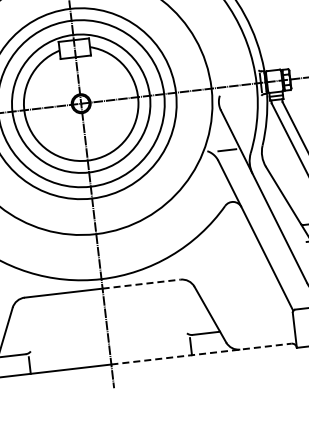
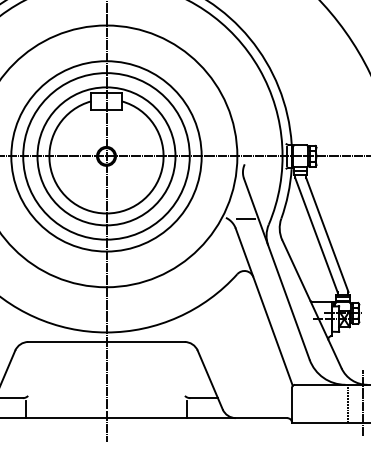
line: (142, 283) -> (146, 341), dashed -> solid
line: (202, 354) -> (197, 418), dashed -> solid

